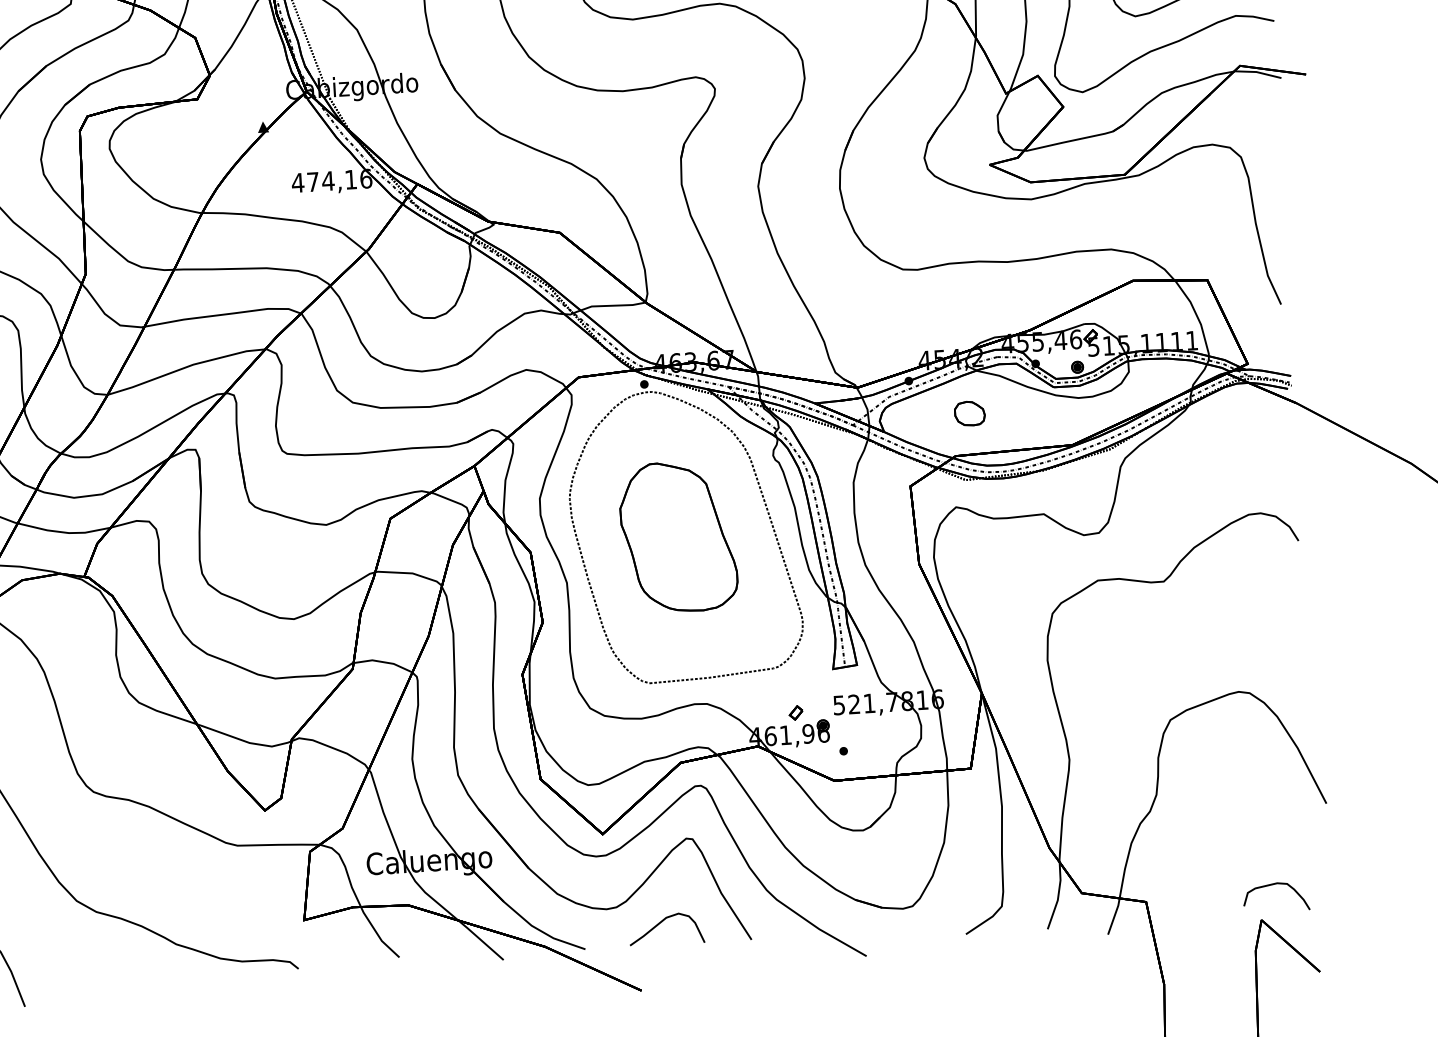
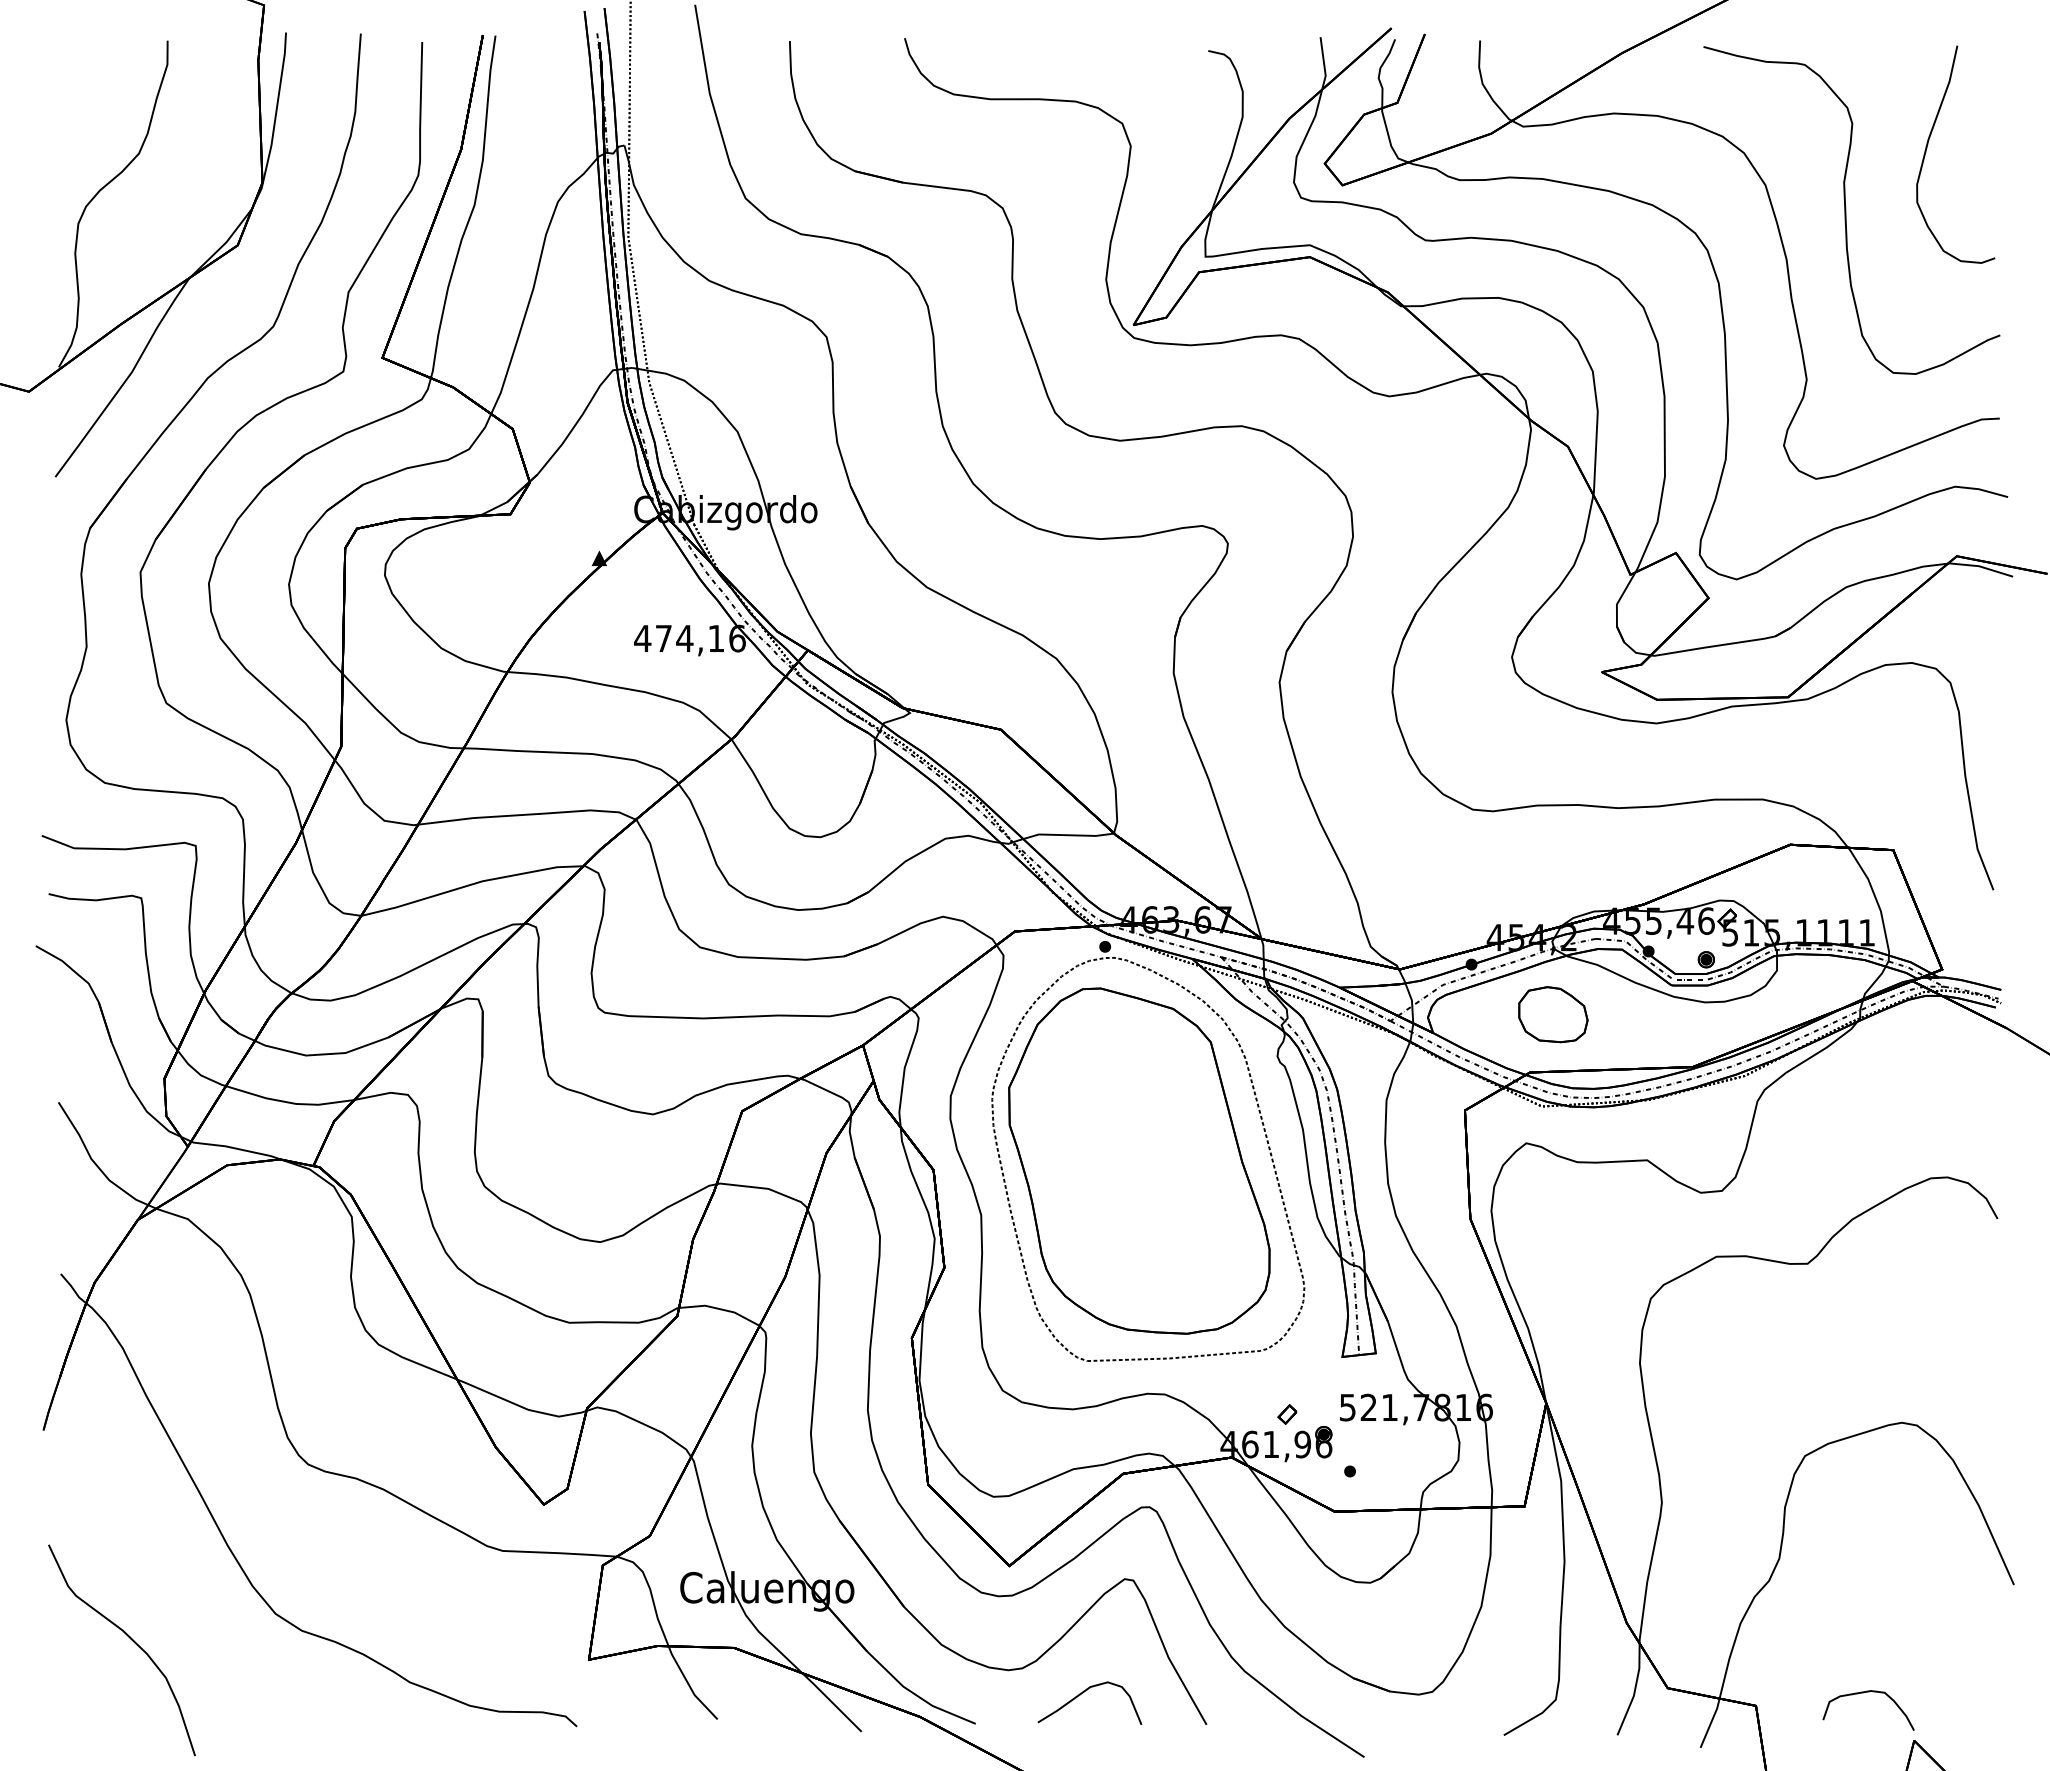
part: (969, 413) -> (1553, 1014), size x1.67
part: (678, 536) -> (1139, 1160), size x1.67
curve: (1271, 885) -> (1863, 1693), moved

